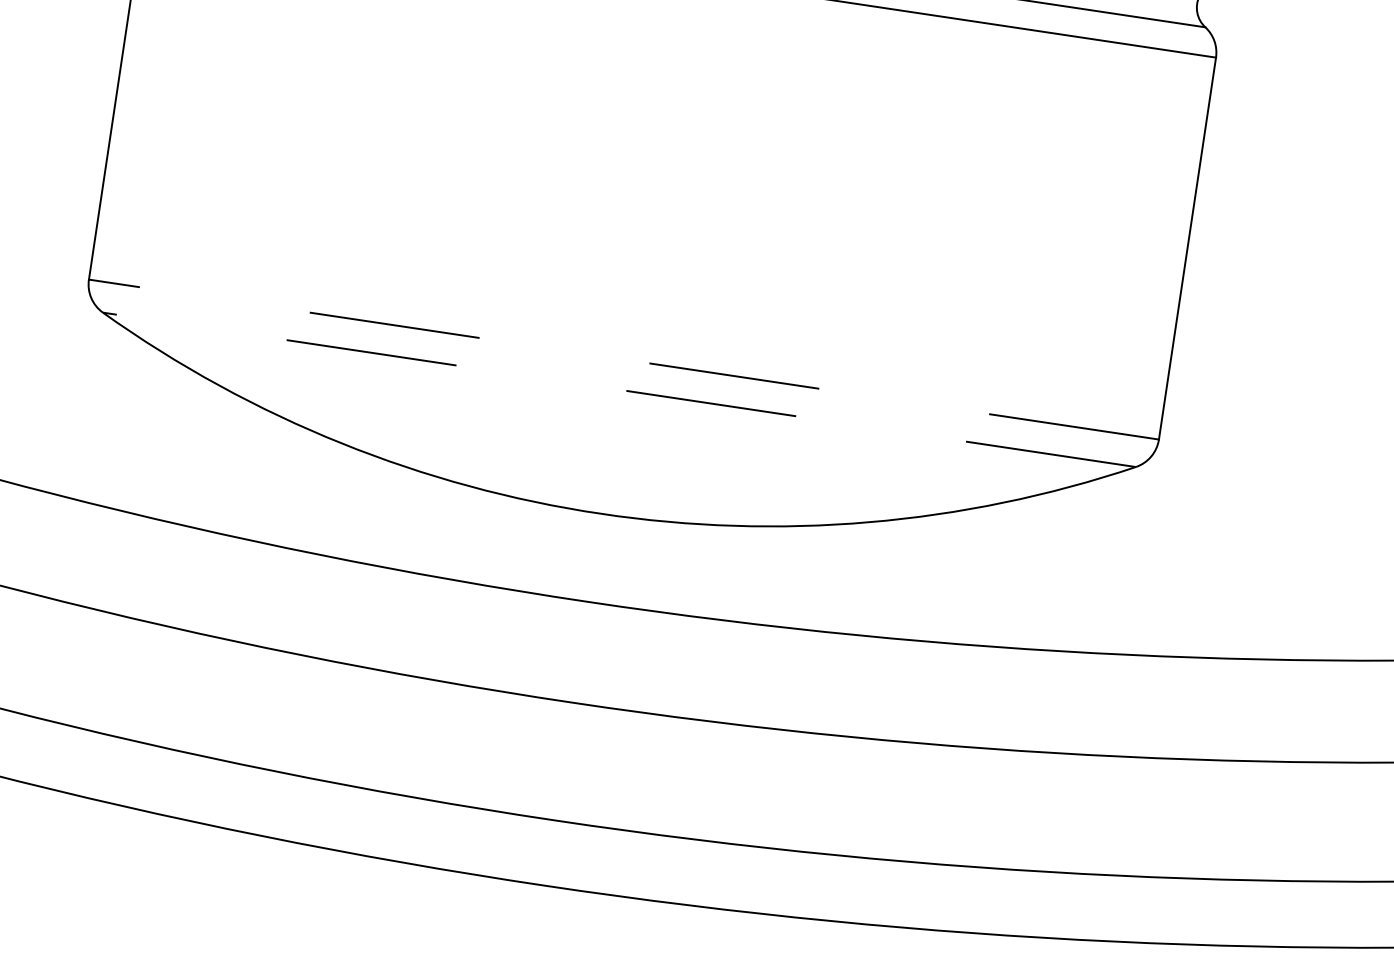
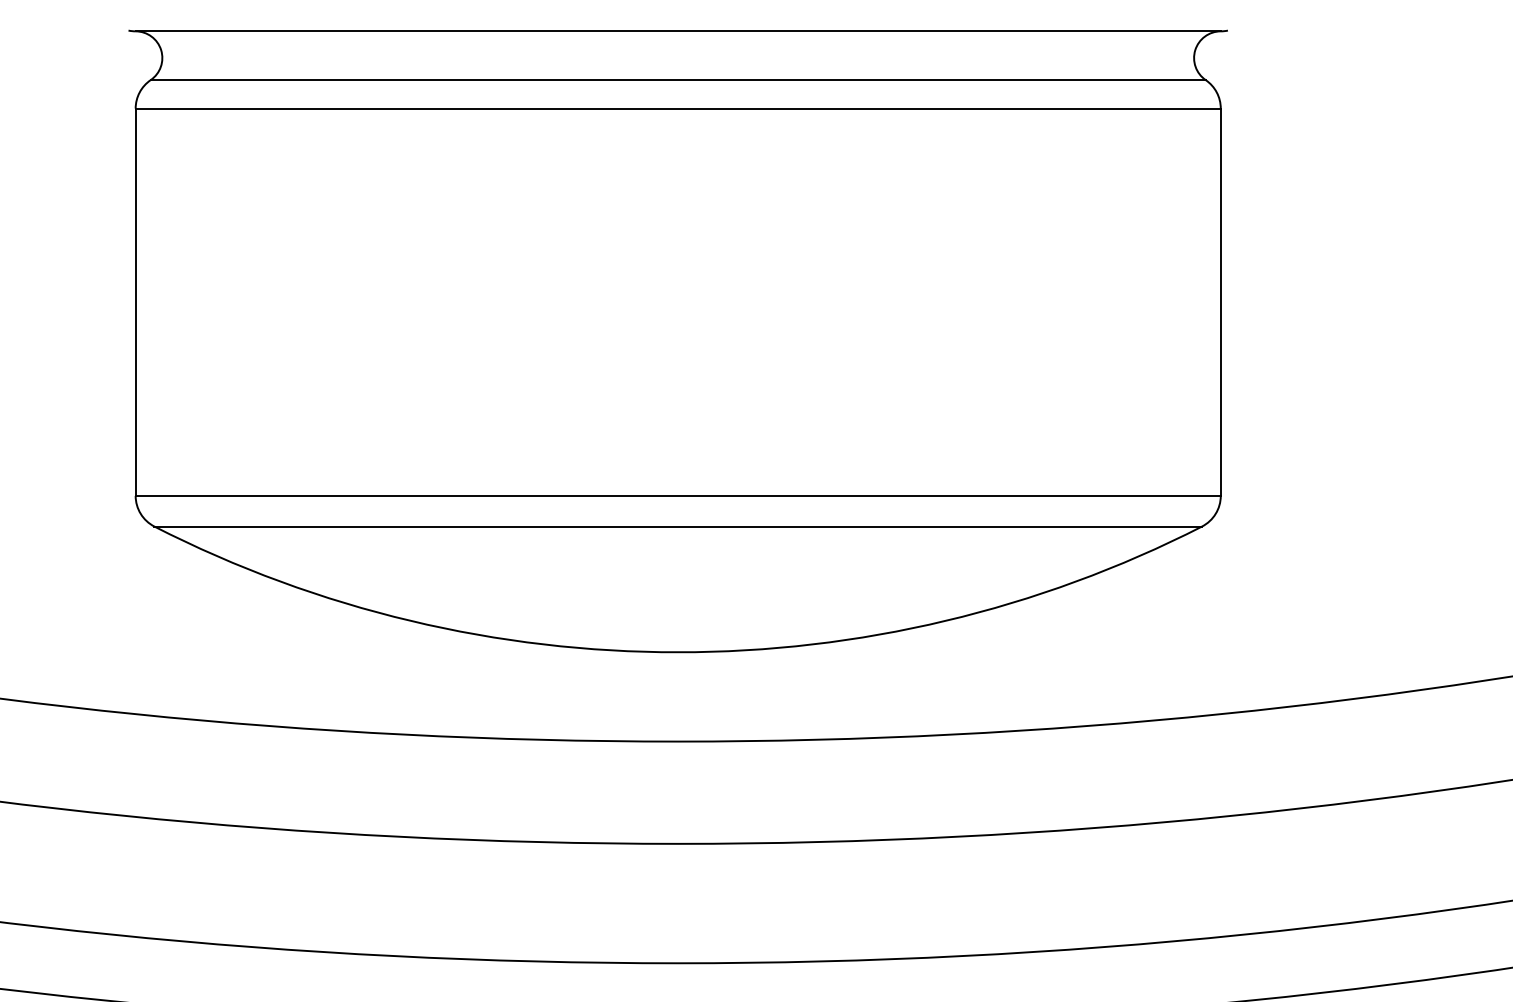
line: (624, 359) -> (678, 495), dashed -> solid
line: (619, 389) -> (678, 526), dashed -> solid

